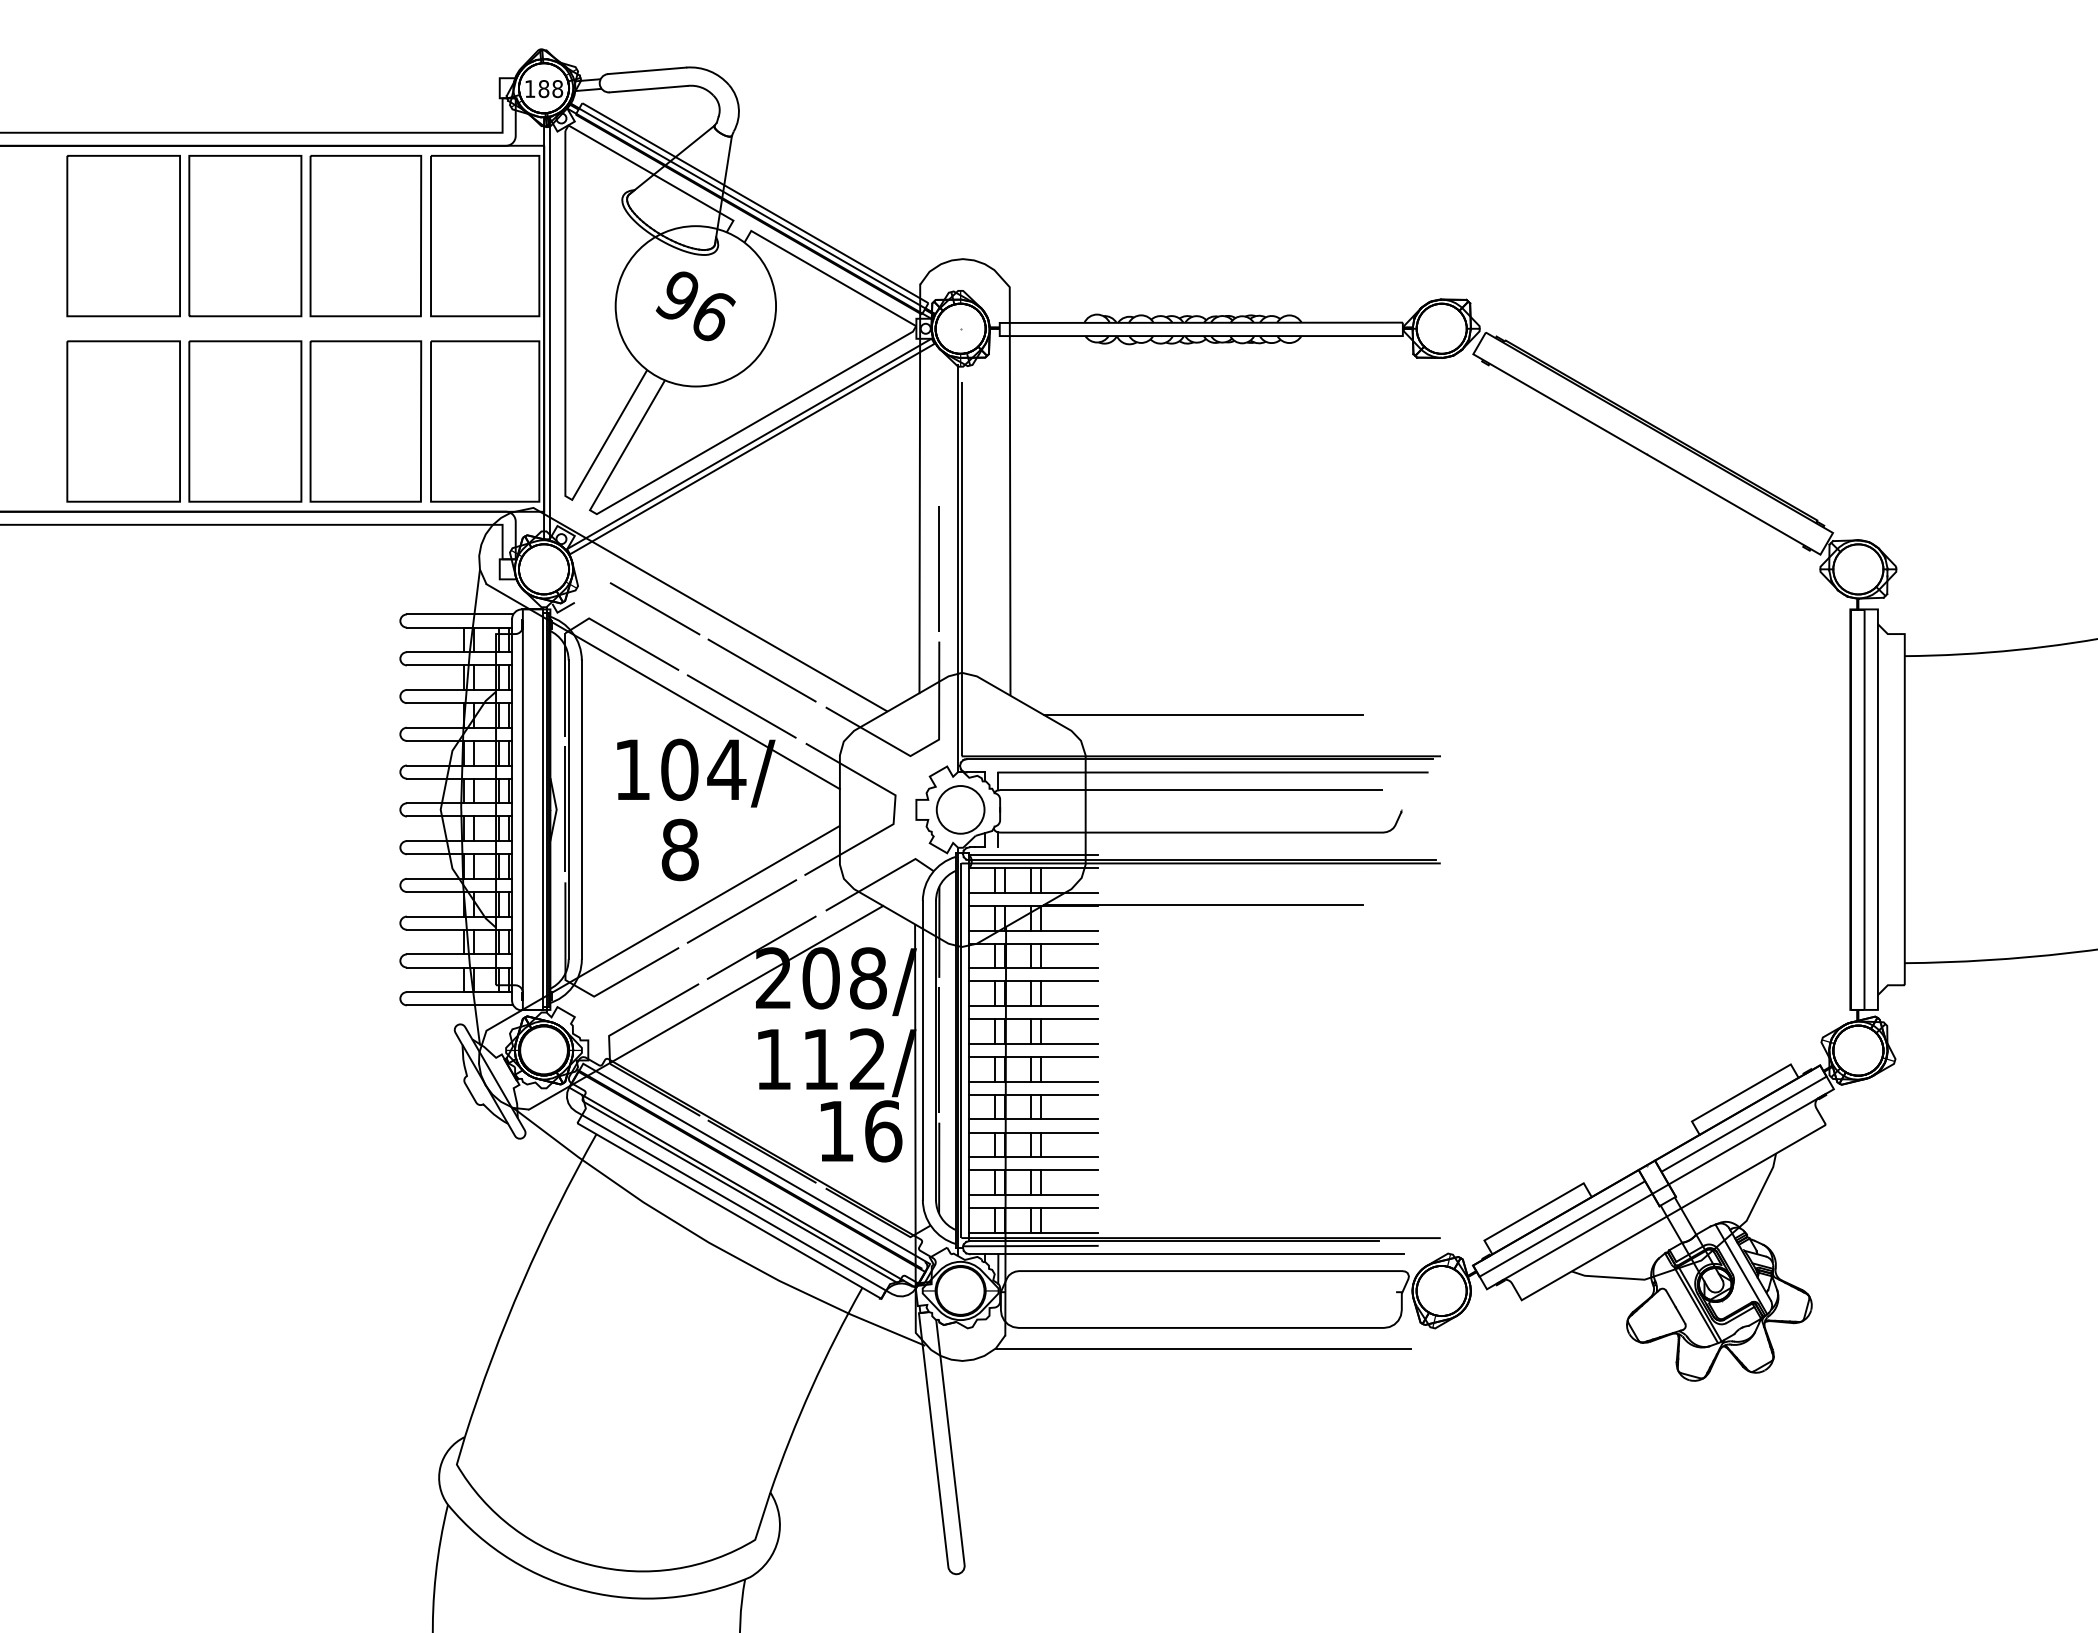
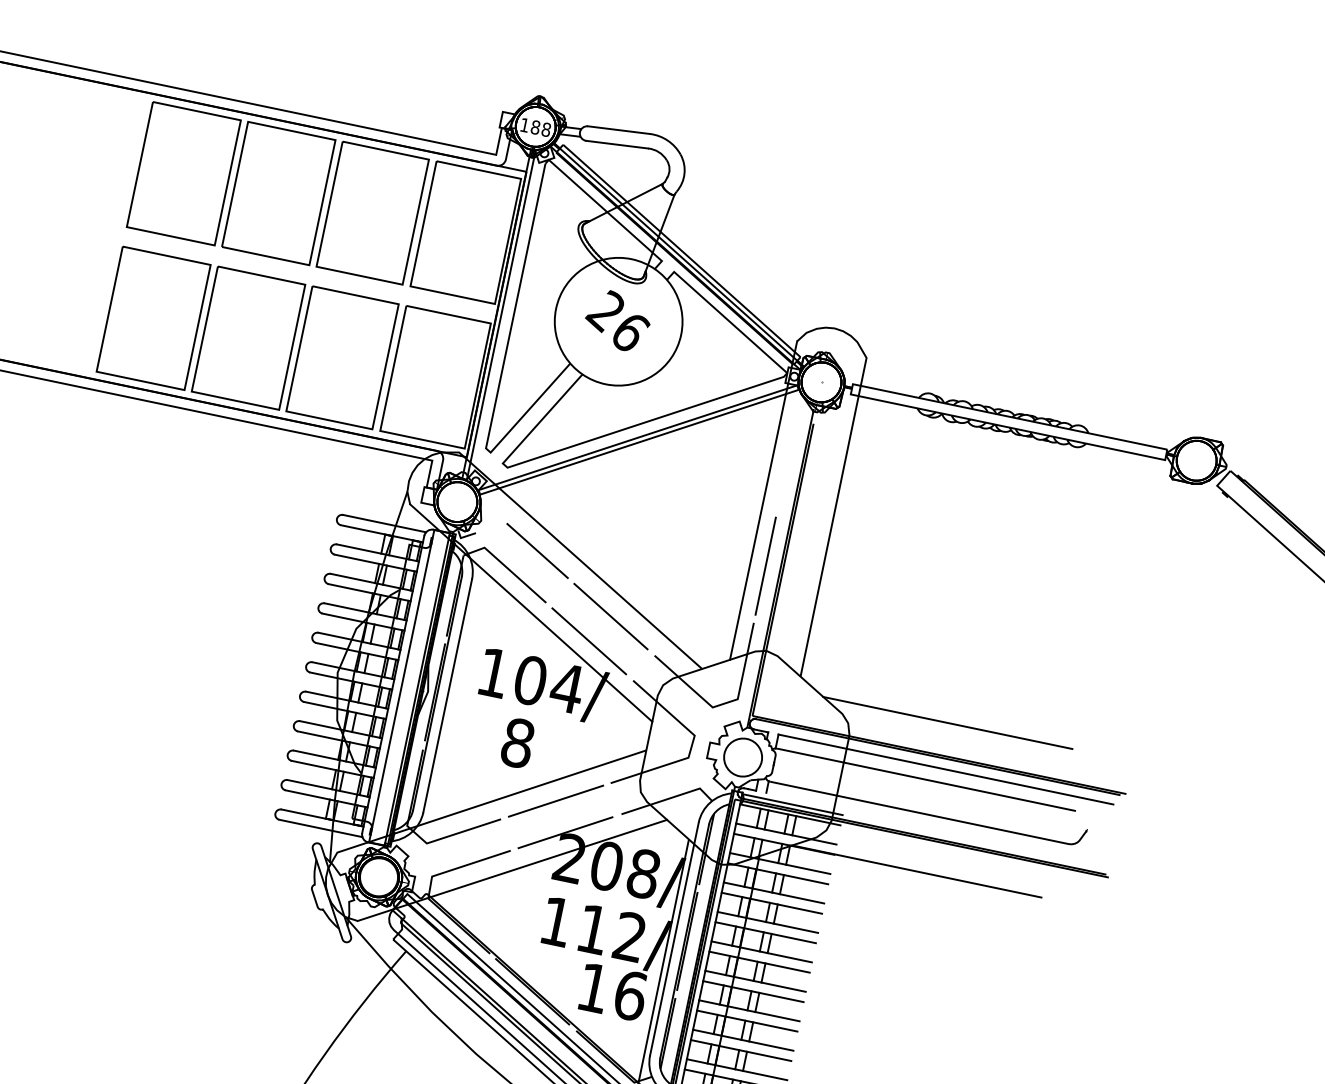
text: (675, 296) -> (604, 310), 96 -> 26

